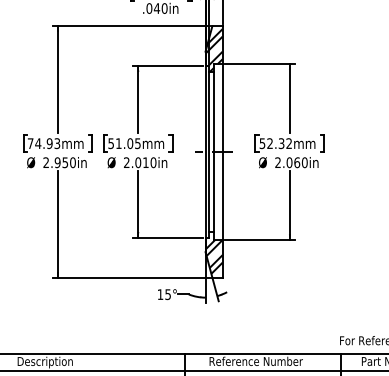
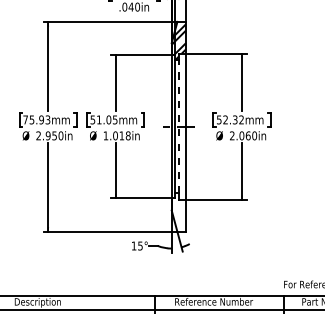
text: (38, 143) -> (32, 119), 74.93mm -> 75.93mm
line: (214, 151) -> (179, 126), solid -> dashed
text: (139, 162) -> (116, 135), 2.010in -> 1.018in
hatch: (213, 256) -> (178, 214), removed

